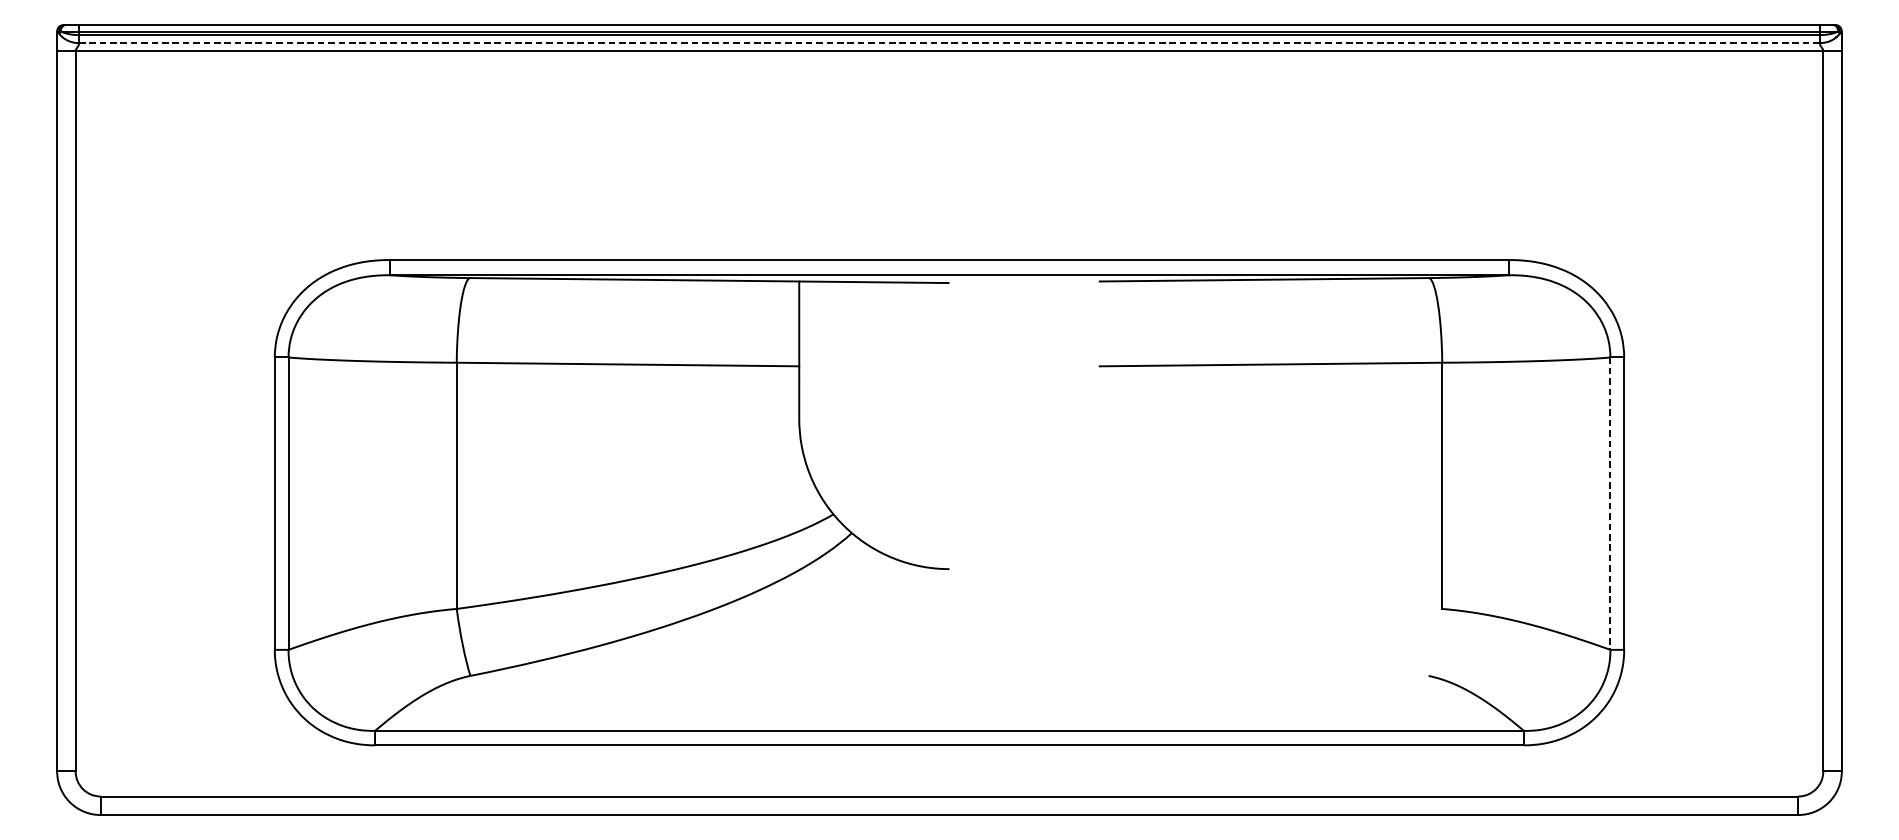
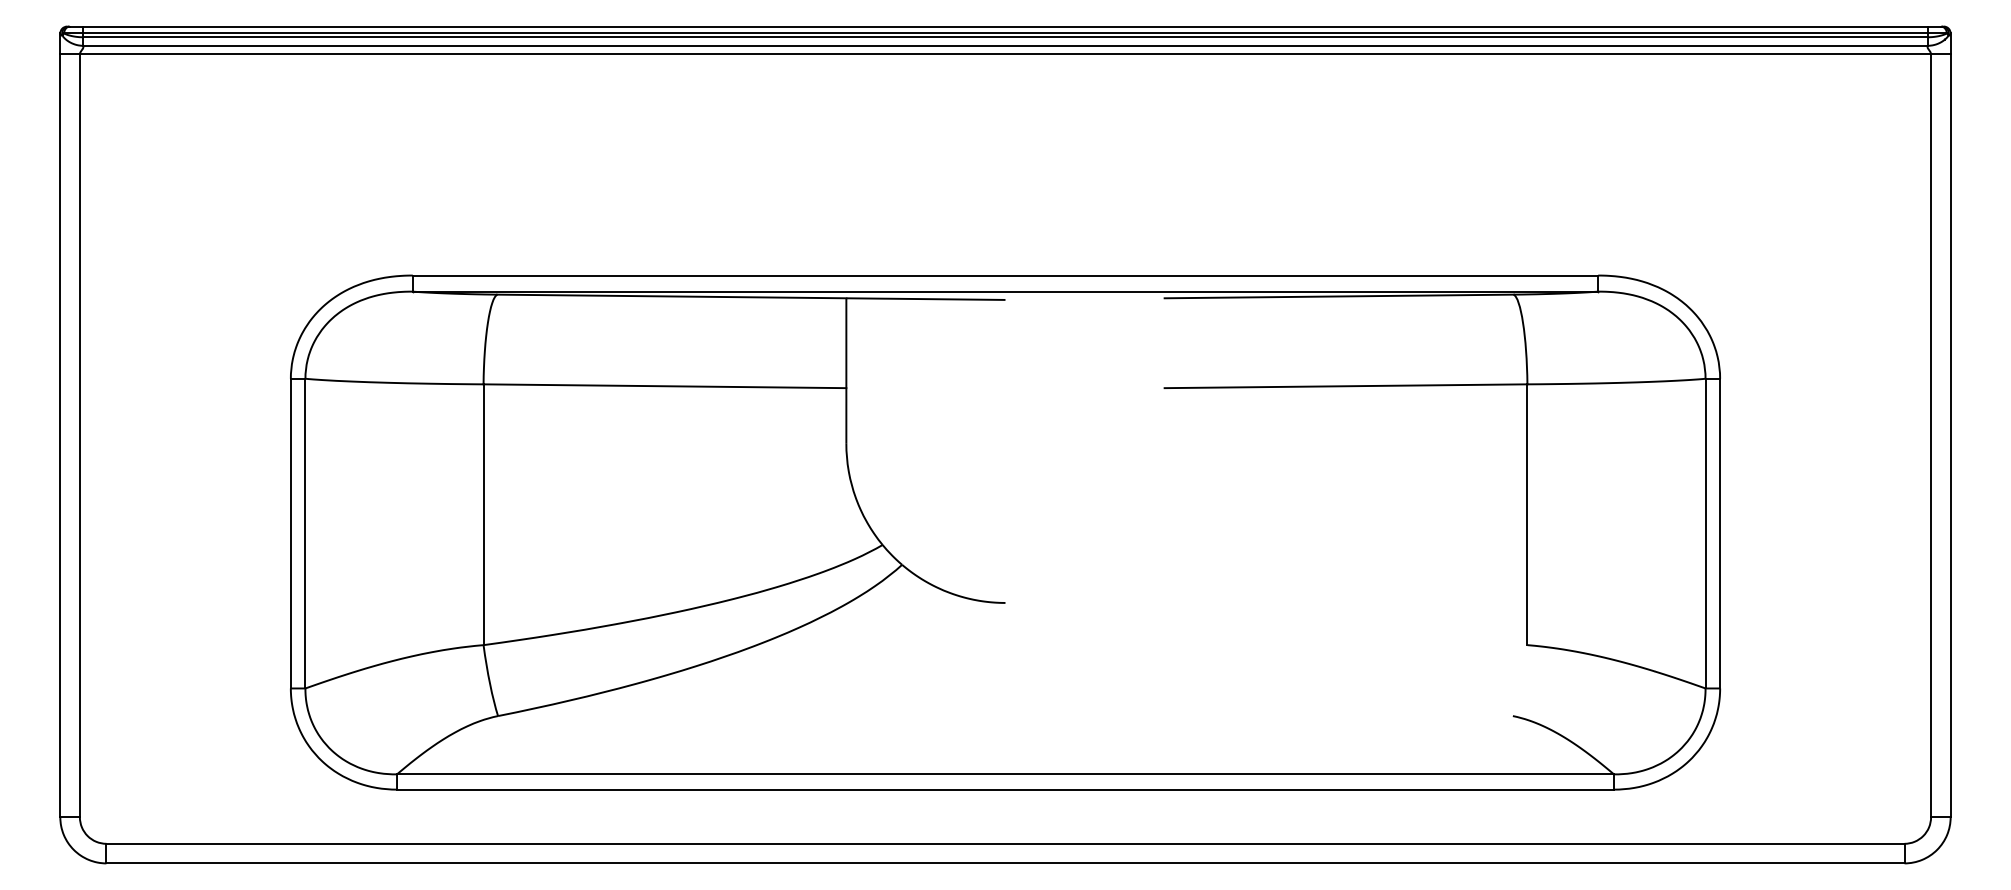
line: (949, 42) -> (1005, 45), dashed -> solid
line: (1610, 503) -> (1705, 533), dashed -> solid

